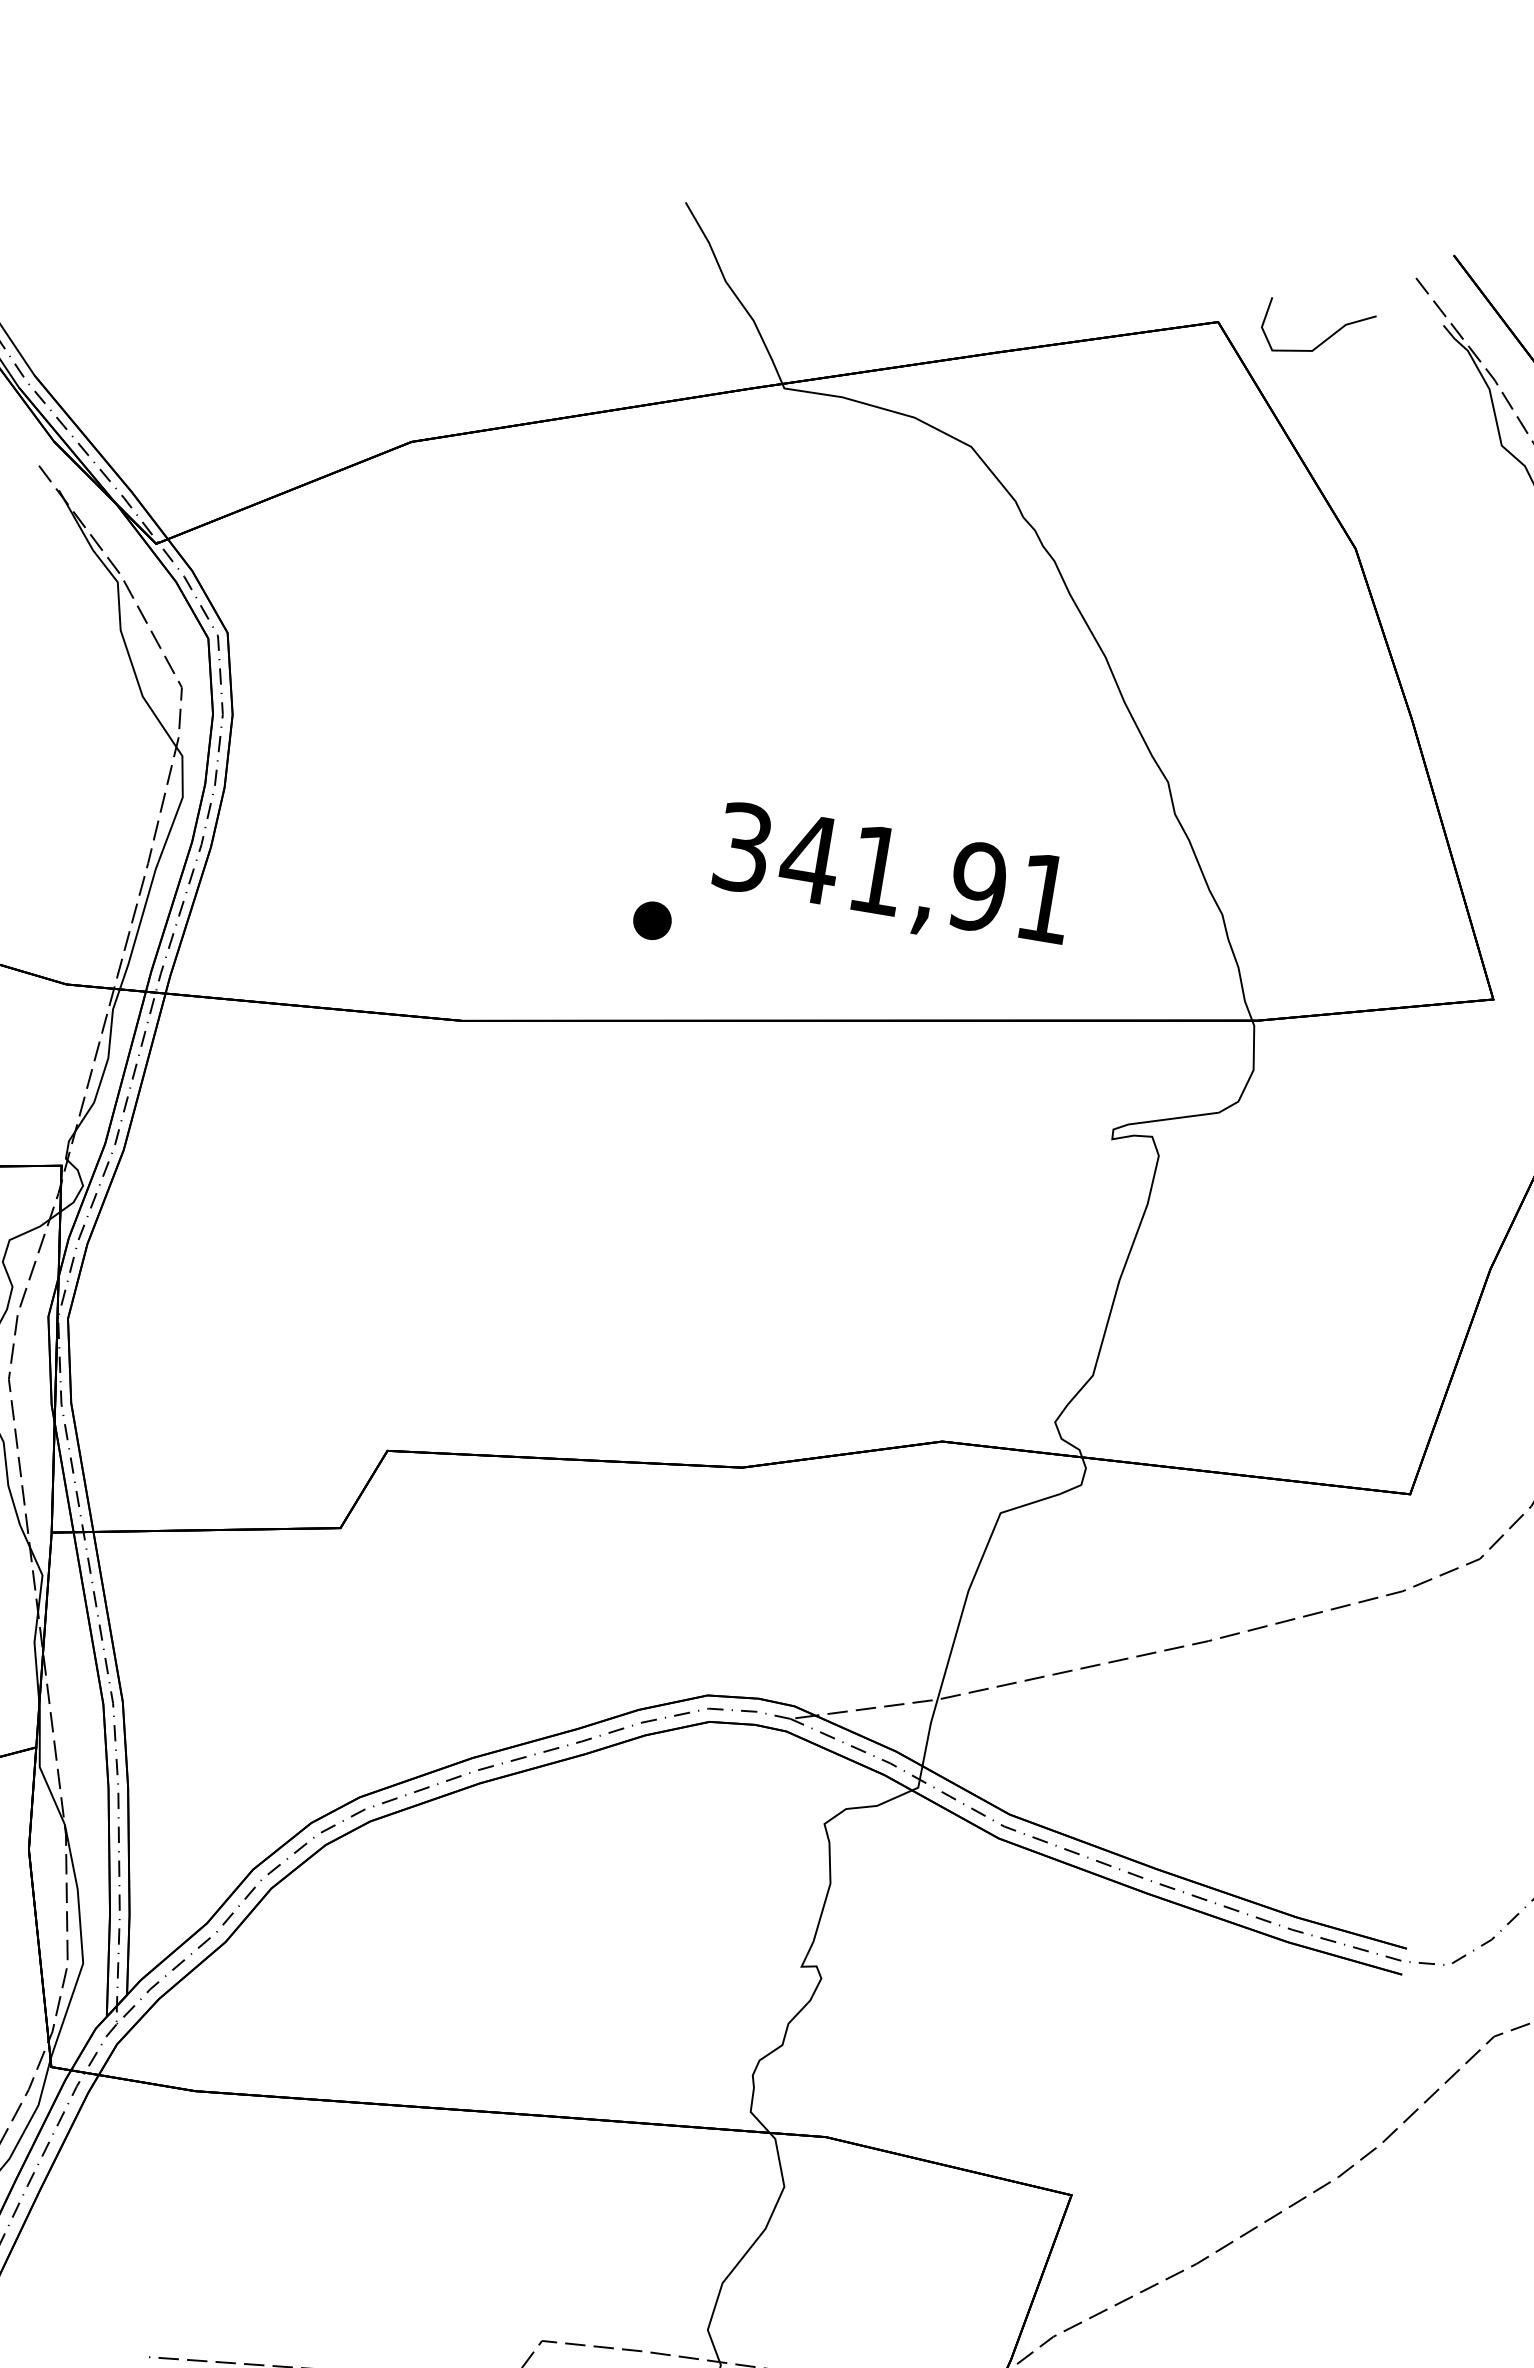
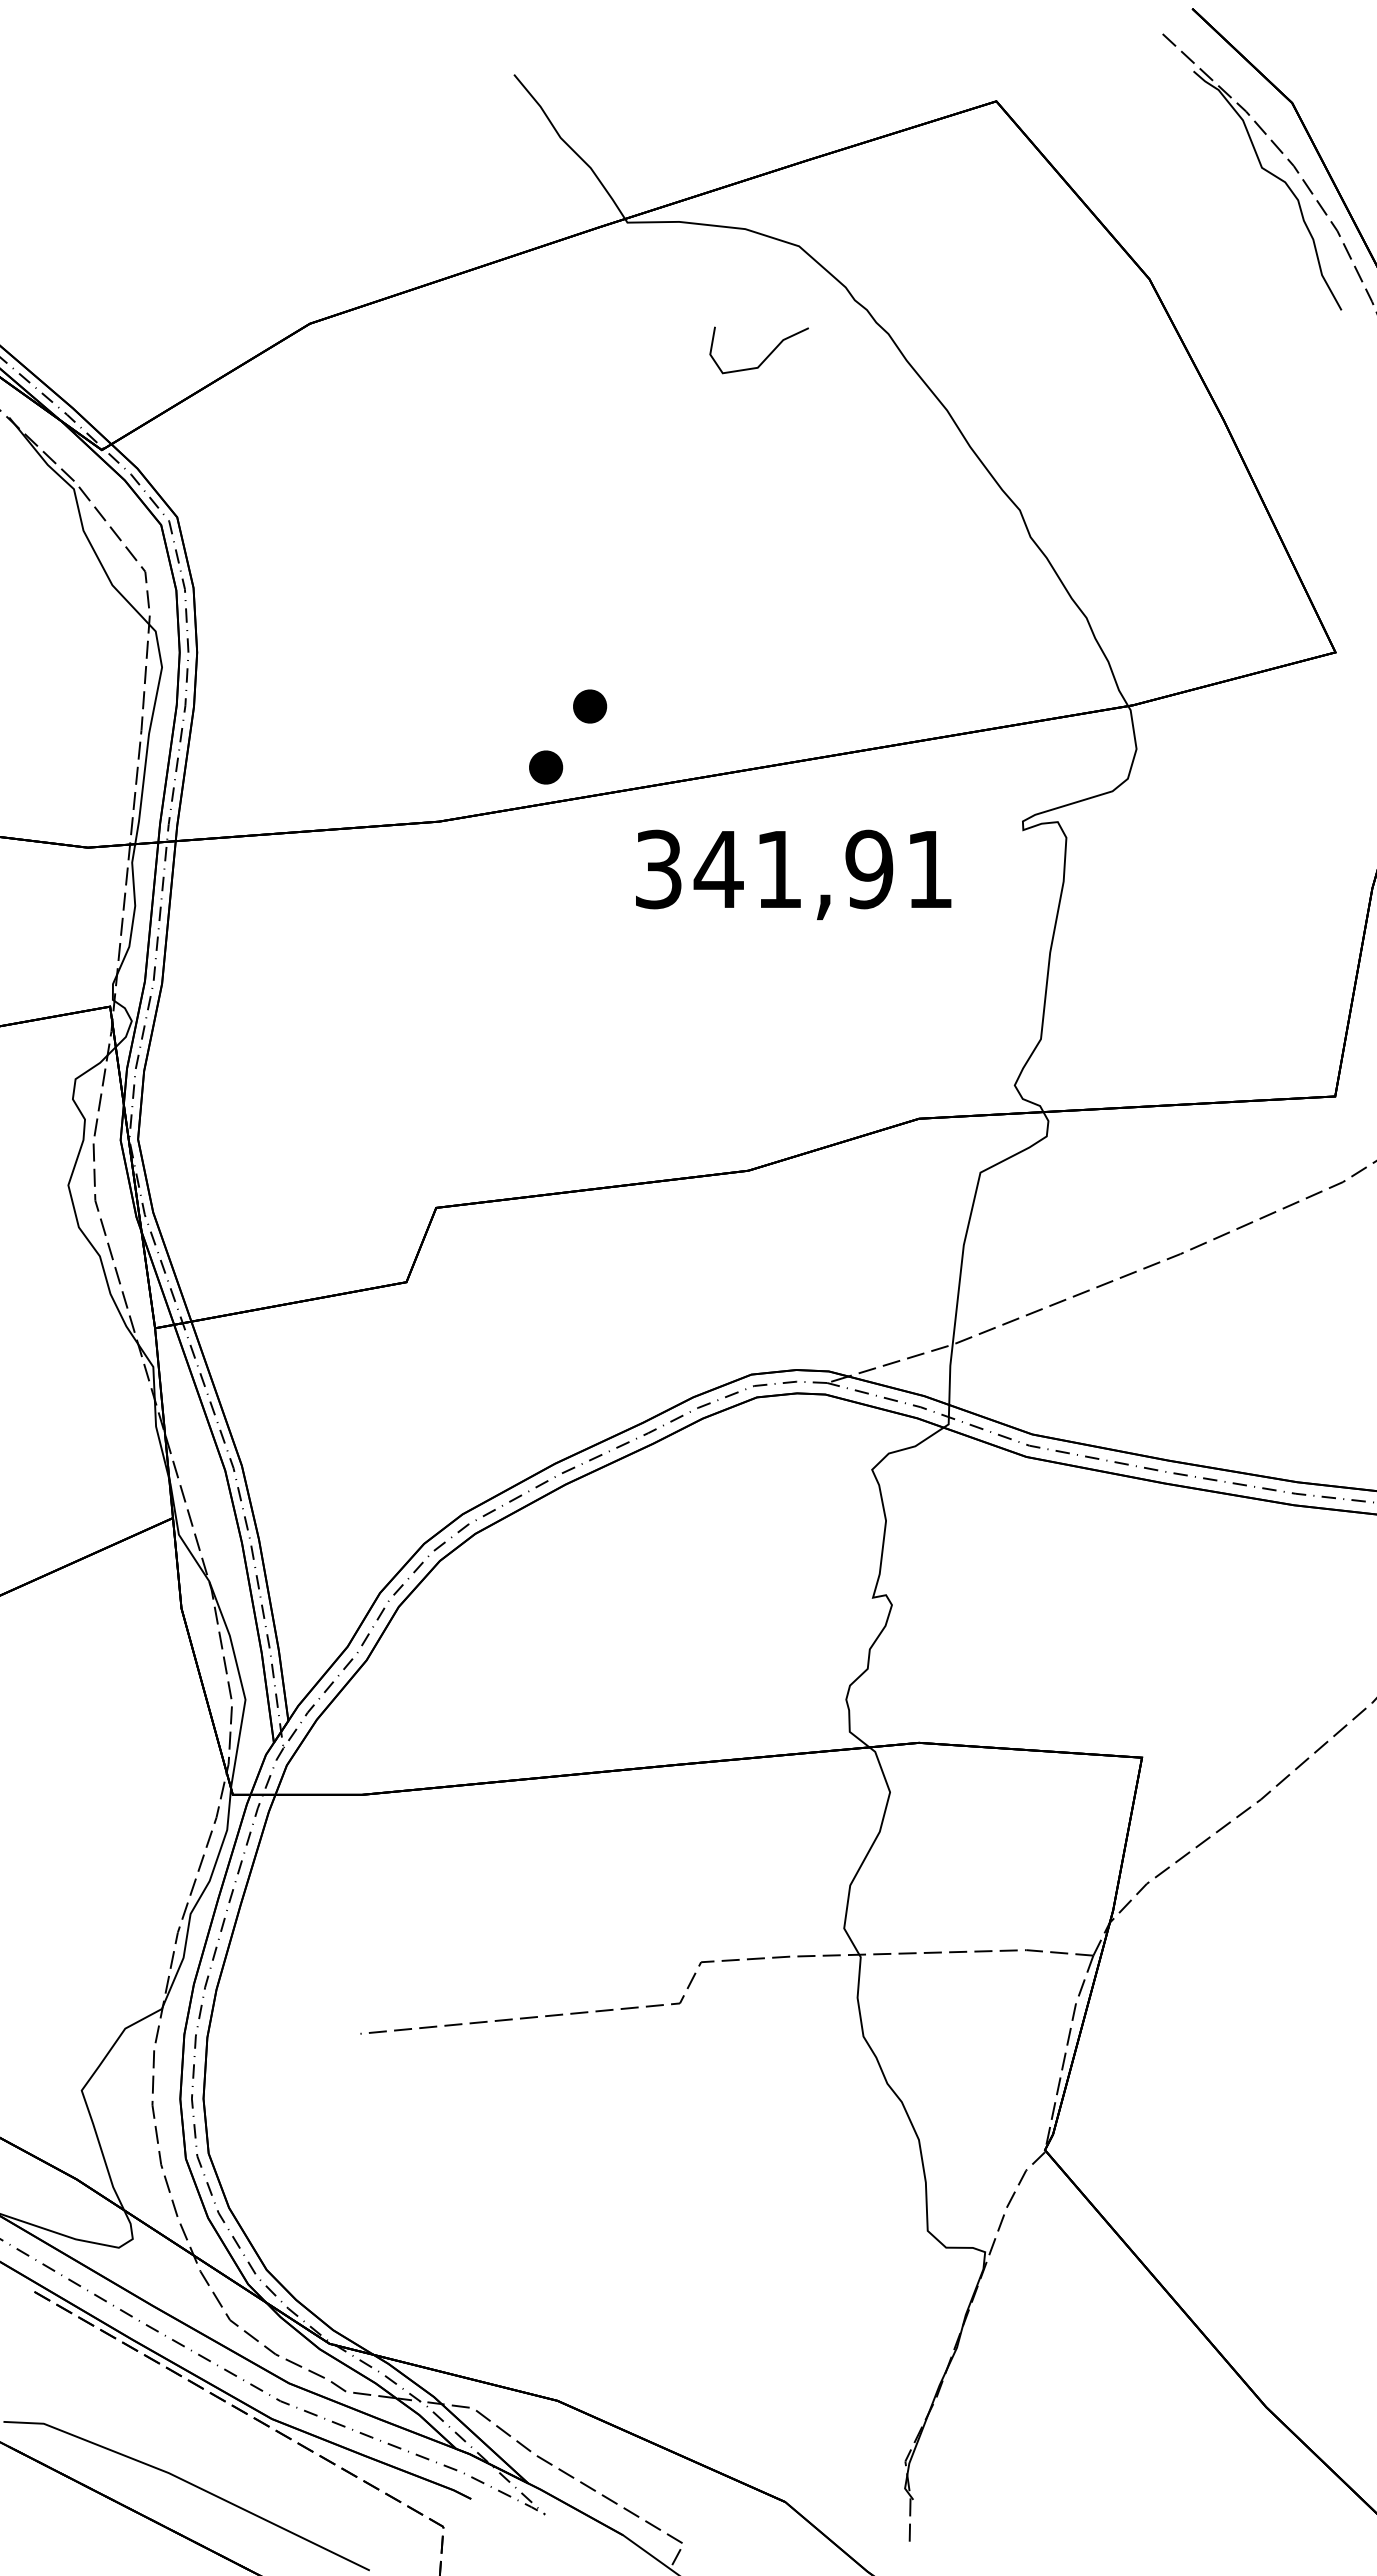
curve: (1322, 340) -> (765, 357), moved
text: (892, 878) -> (793, 874), moved
part: (592, 980) -> (546, 767), added

